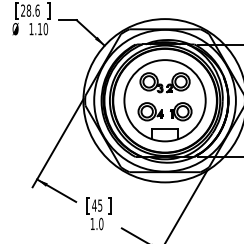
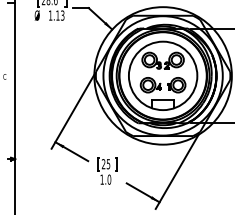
text: (45, 28) -> (62, 15), 1.10 -> 1.13
text: (94, 205) -> (103, 164), 45 -> 25

